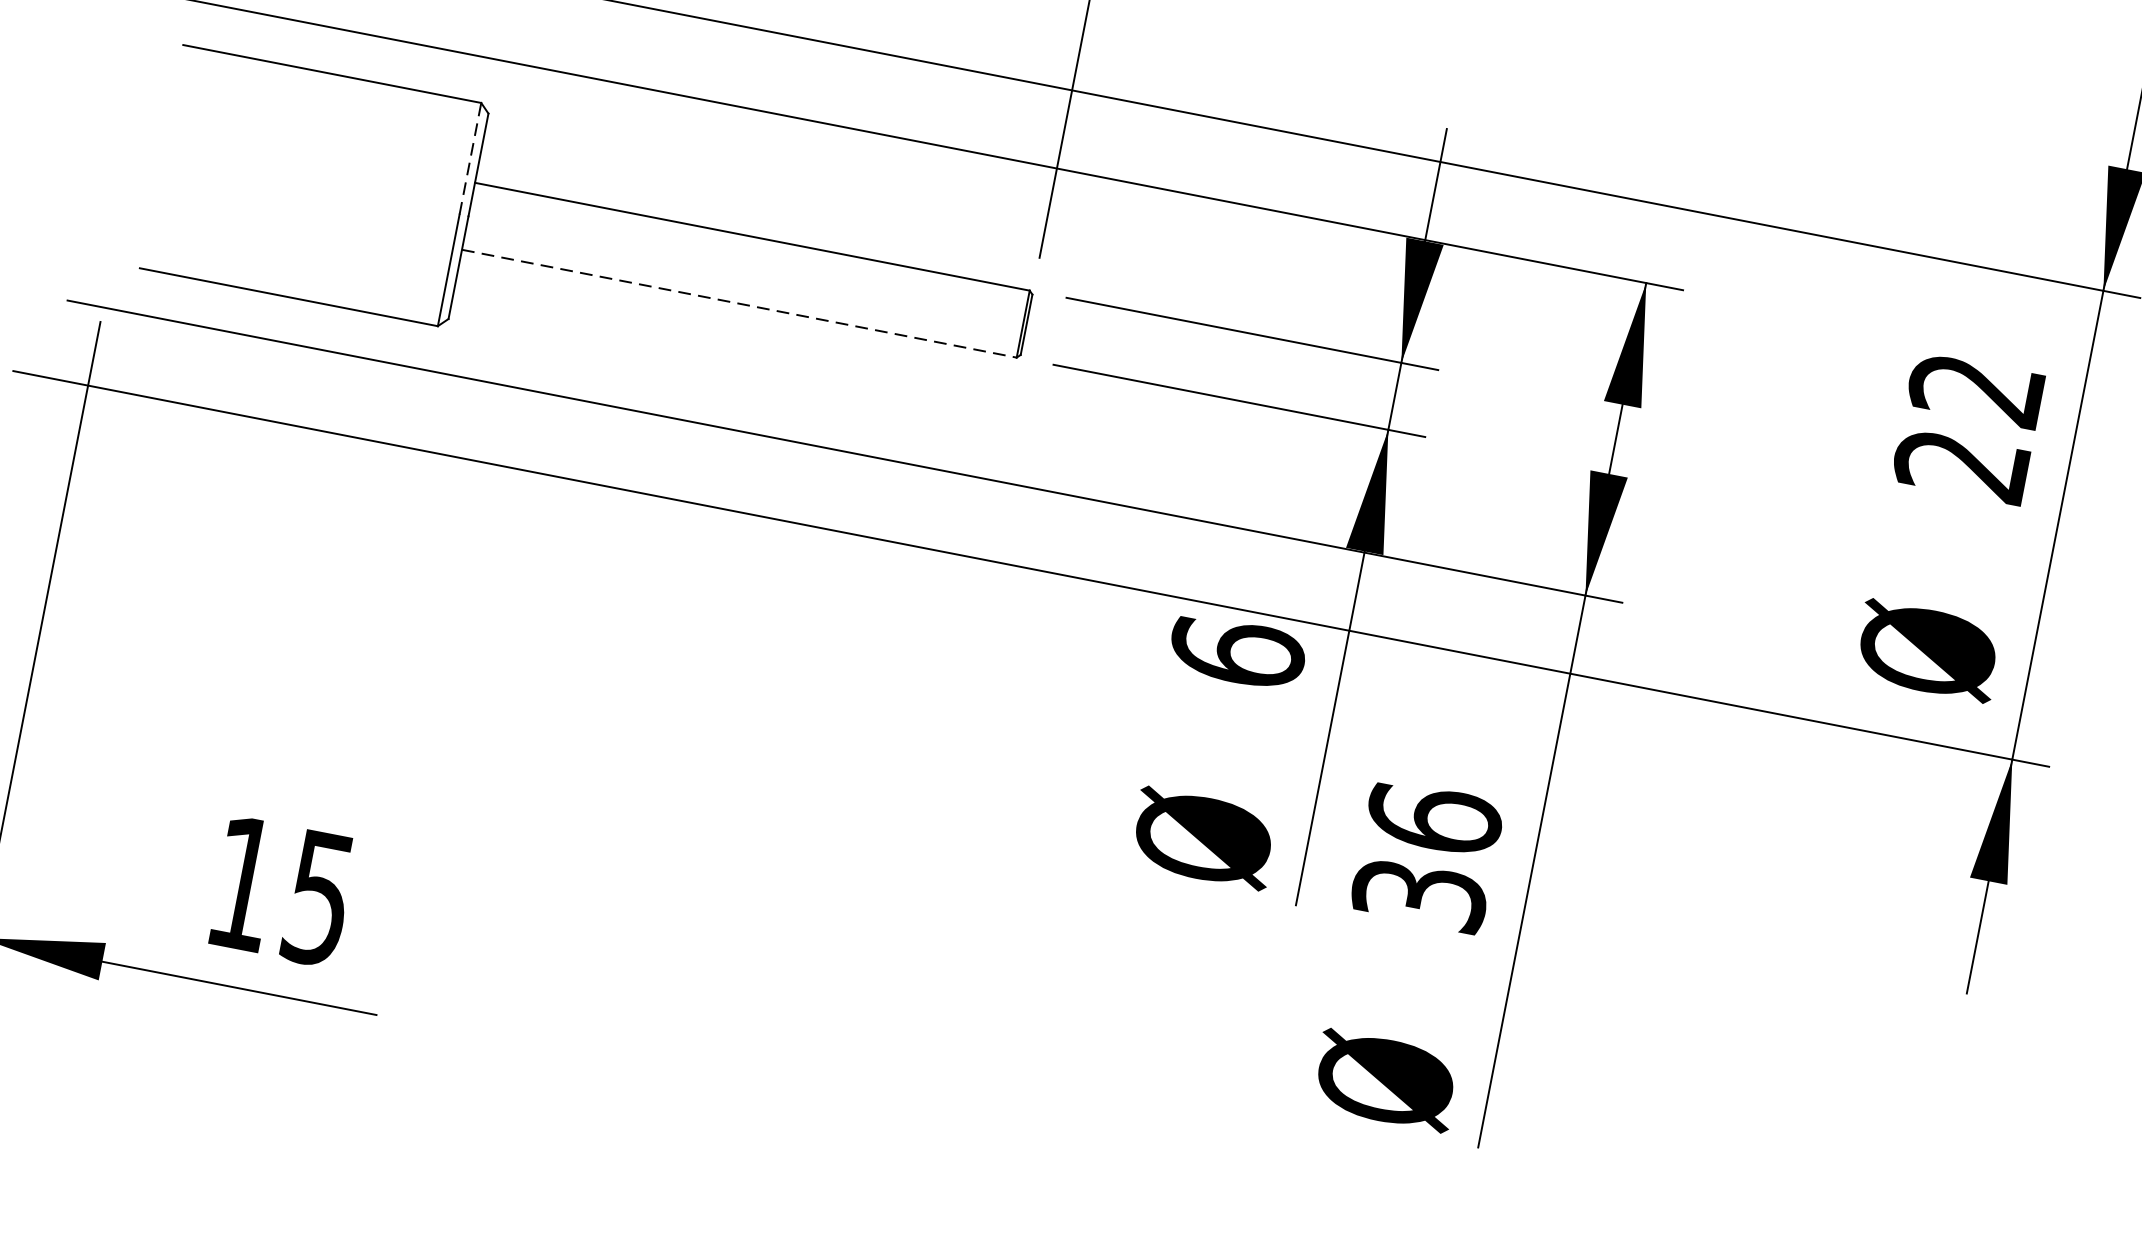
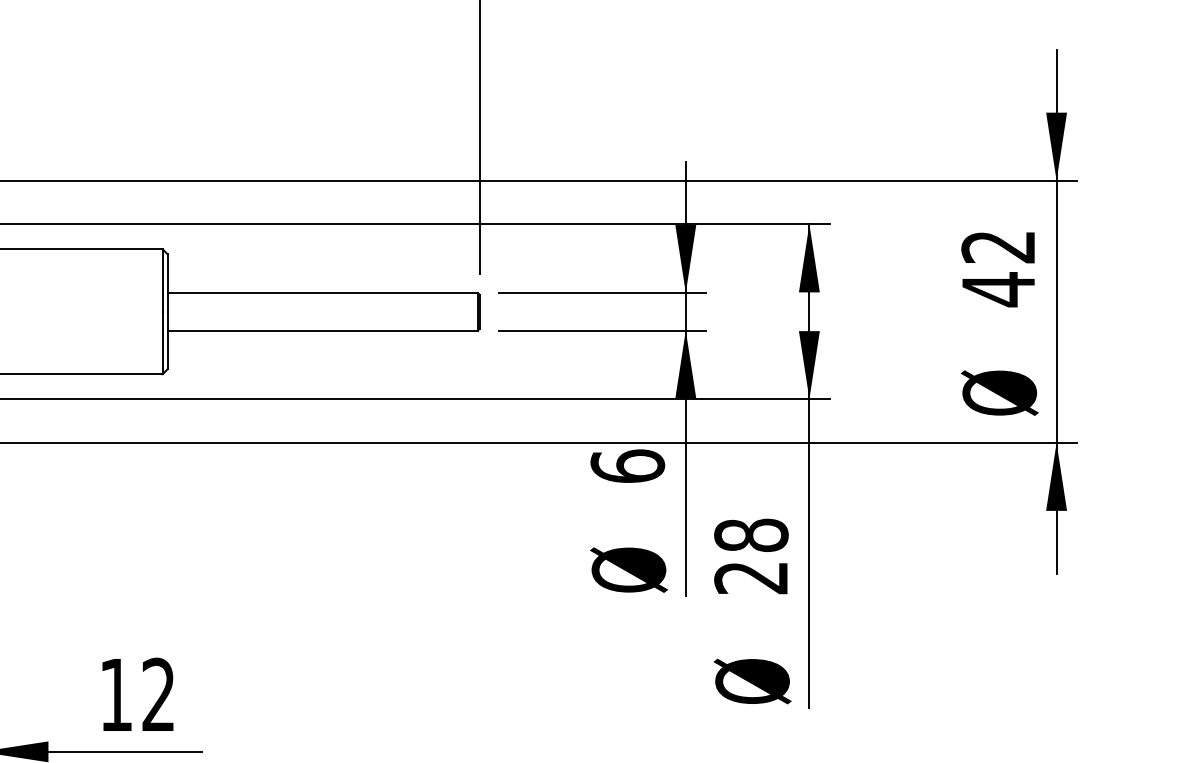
line: (470, 158) -> (162, 280), dashed -> solid
line: (740, 303) -> (323, 330), dashed -> solid
text: (1959, 464) -> (997, 289), 22 -> 42
text: (1427, 856) -> (751, 556), 36 -> 28
text: (319, 897) -> (158, 694), 15 -> 12

